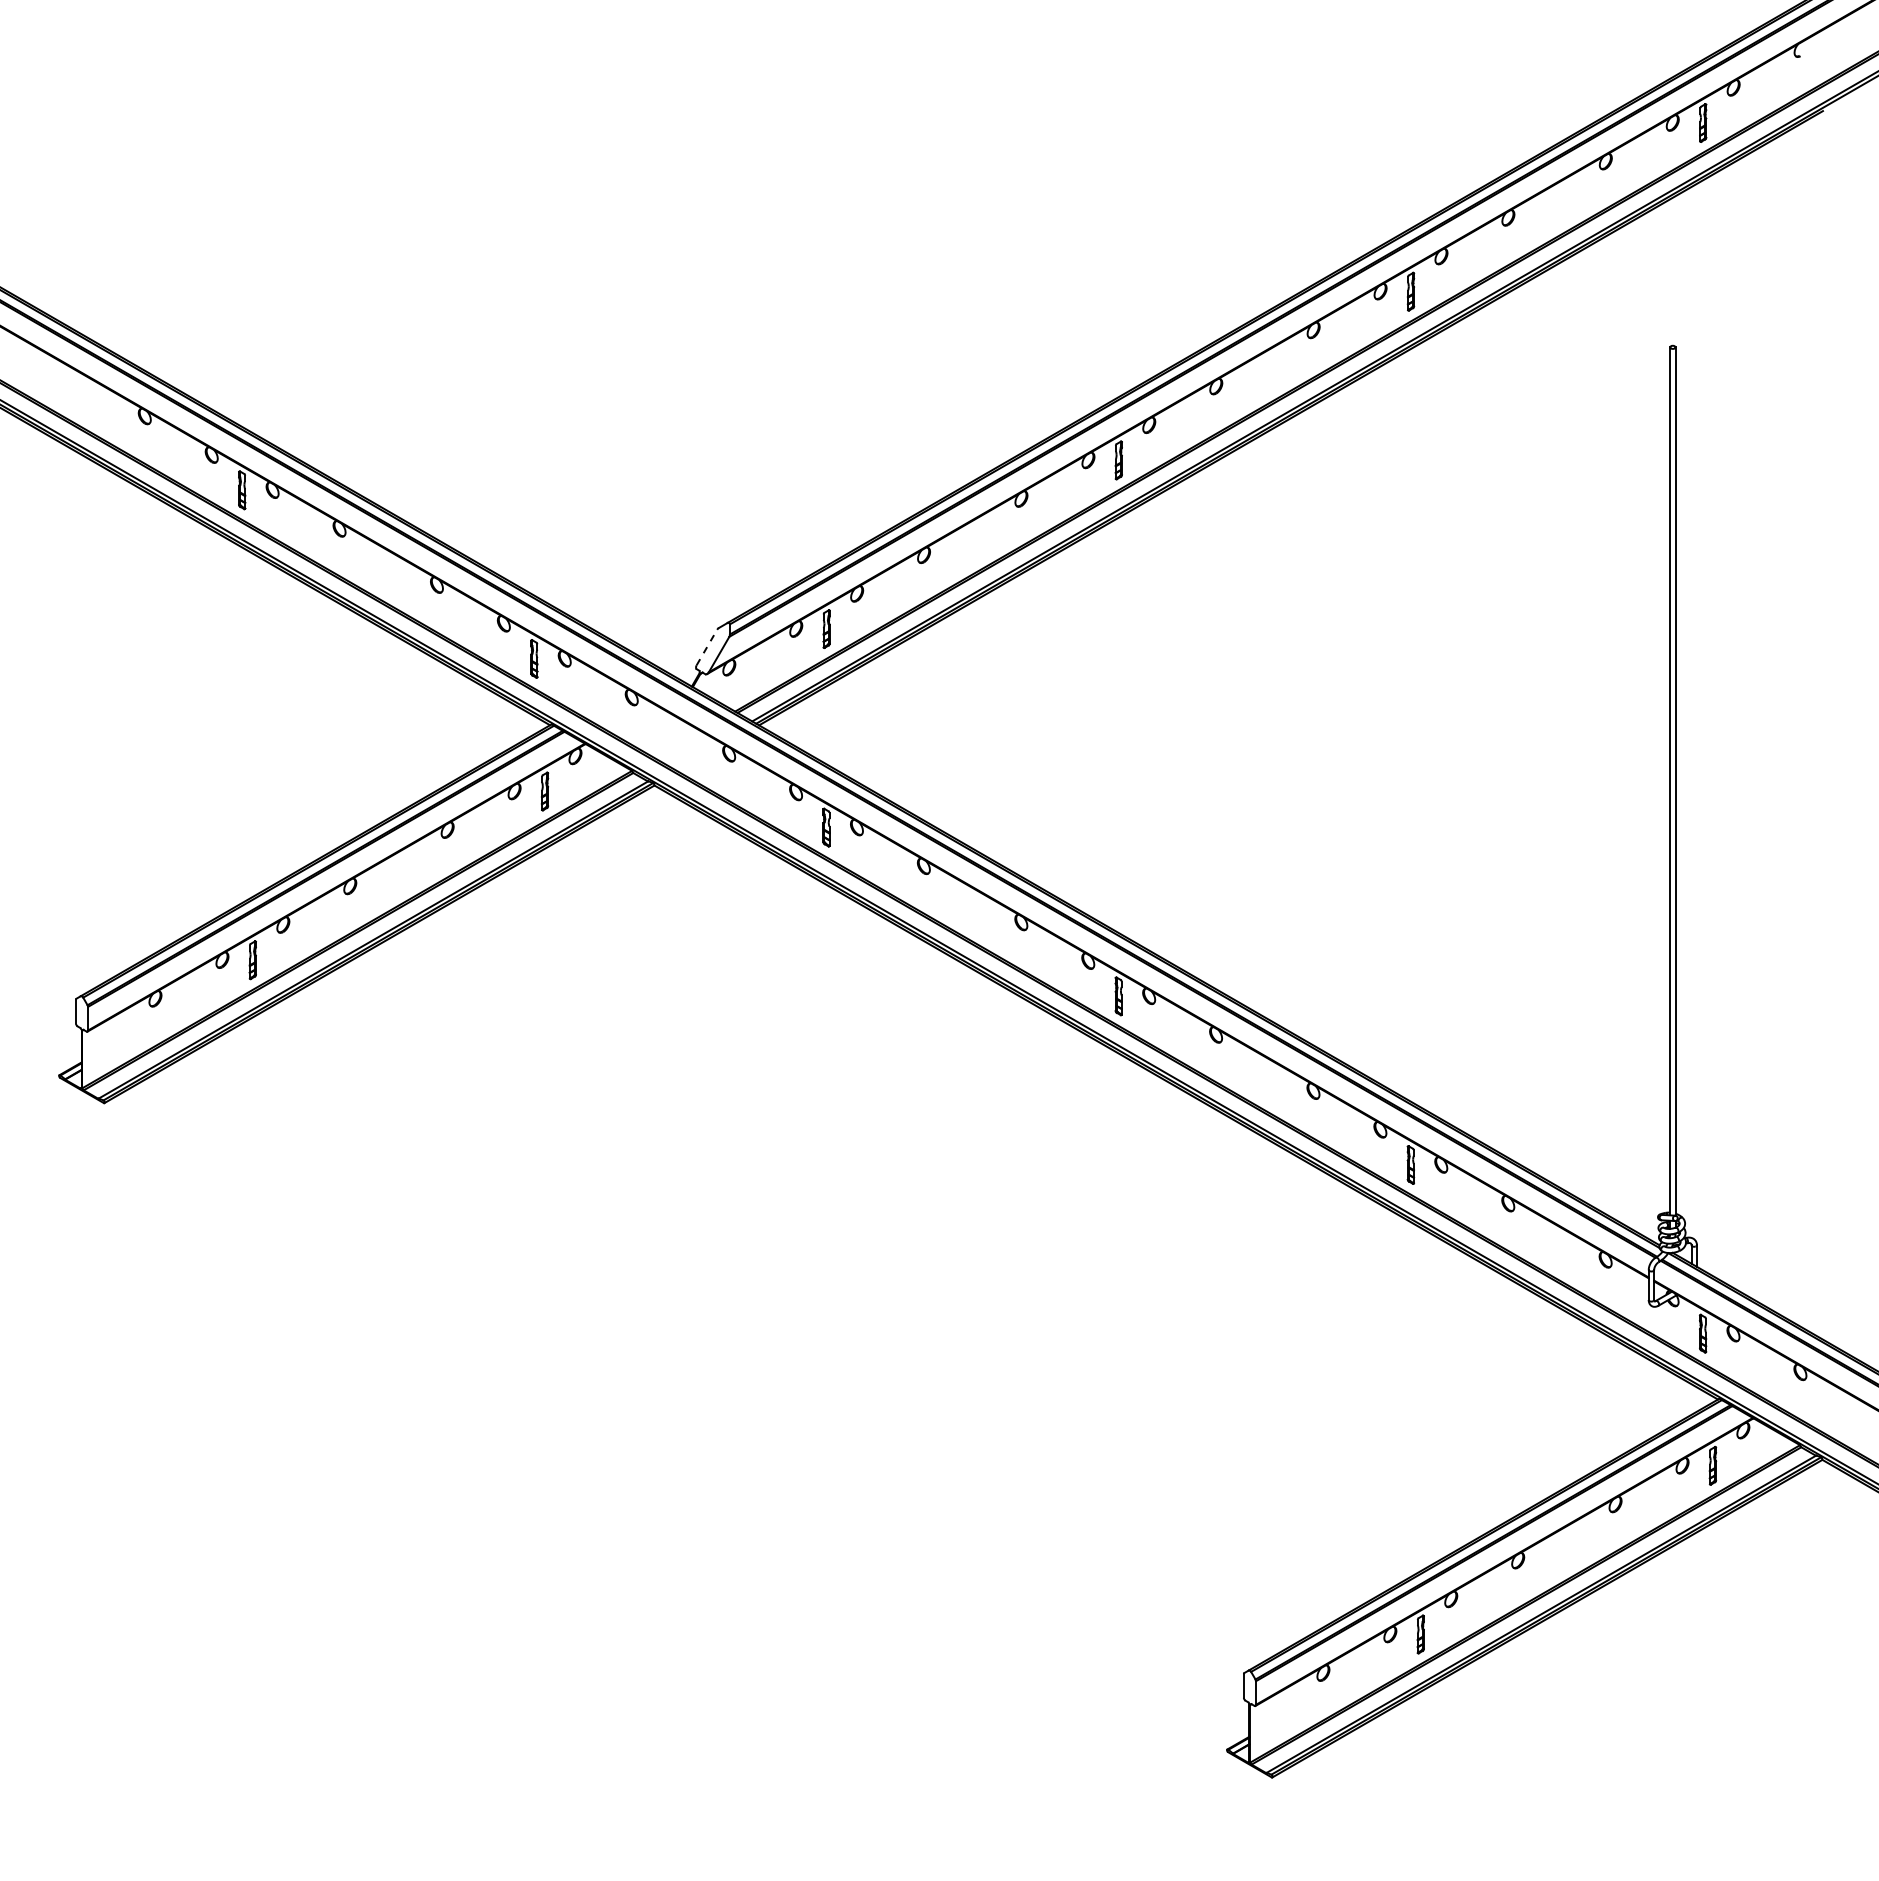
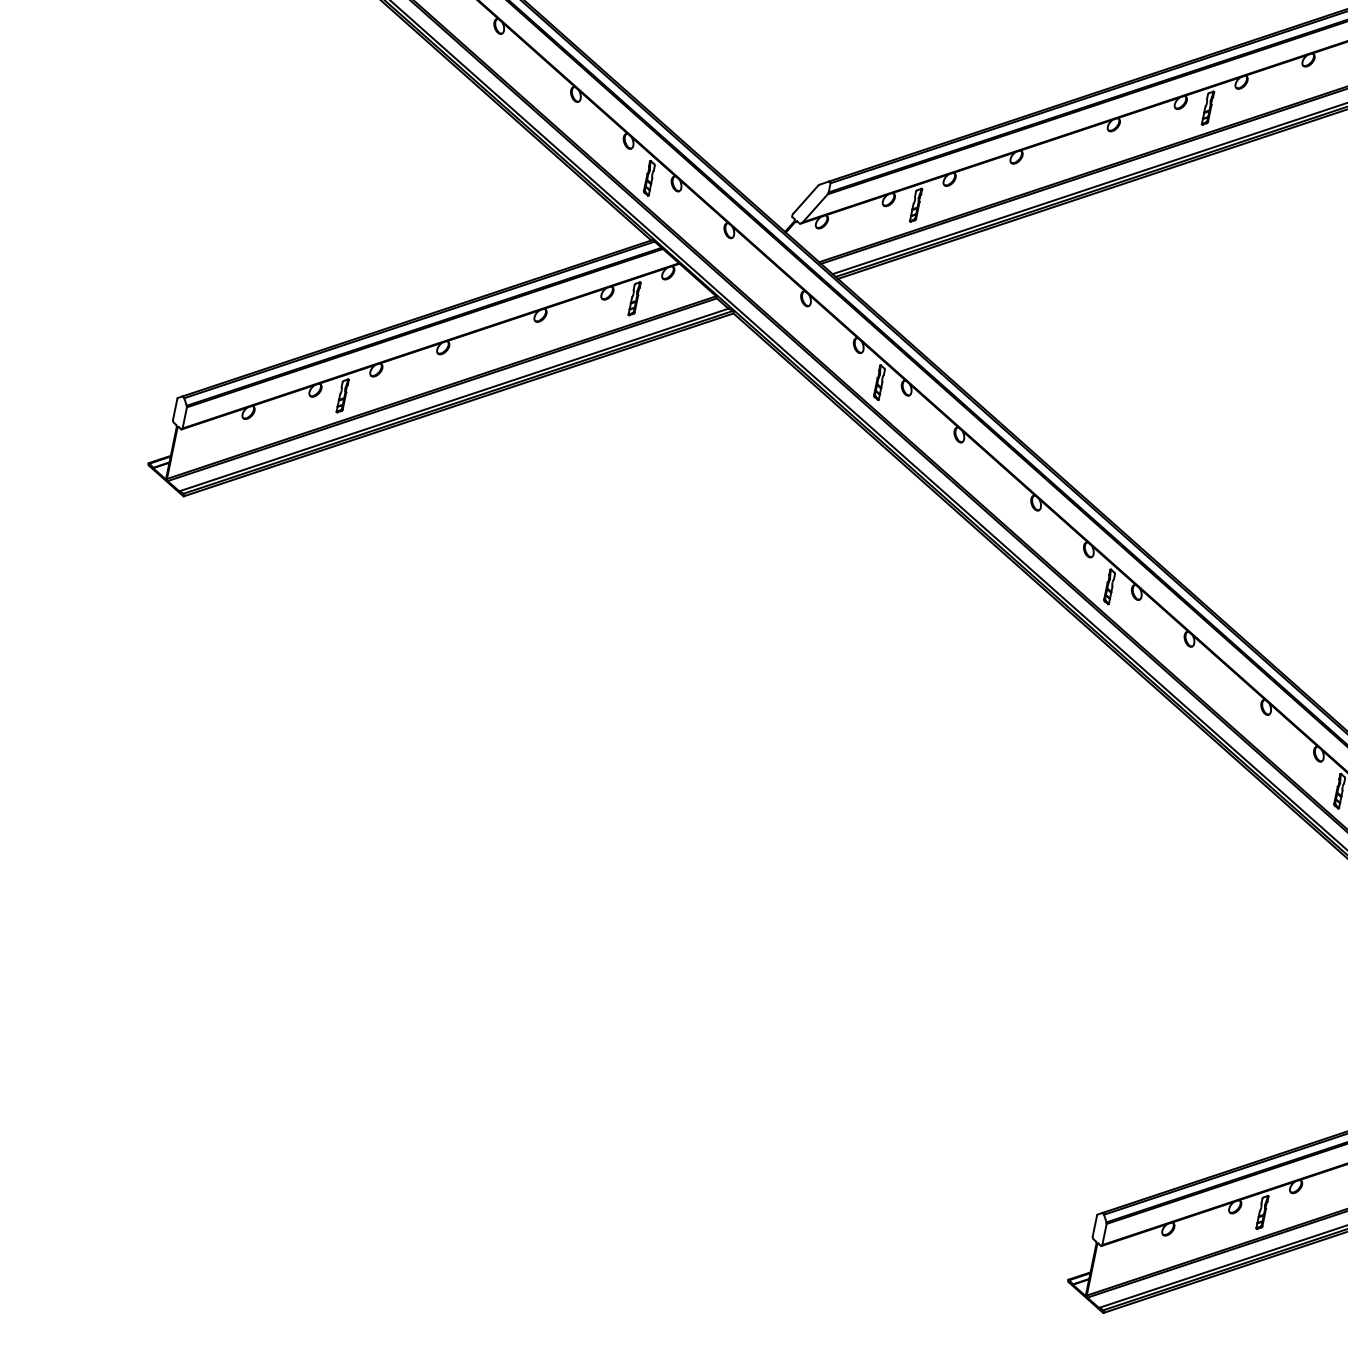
line: (707, 647) -> (806, 199), dashed -> solid

